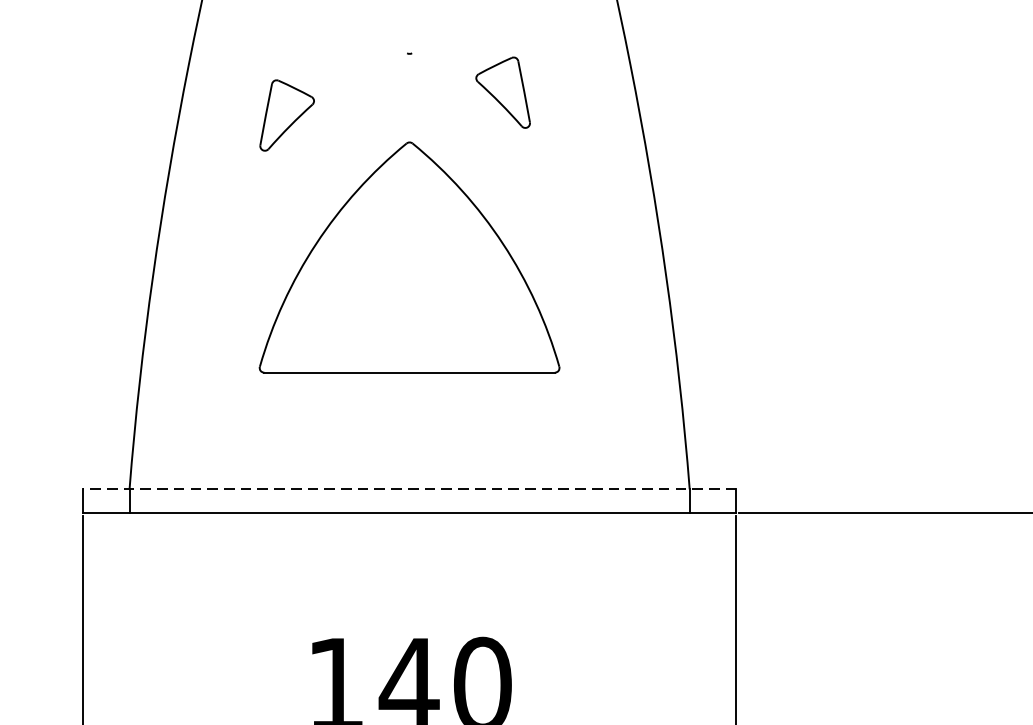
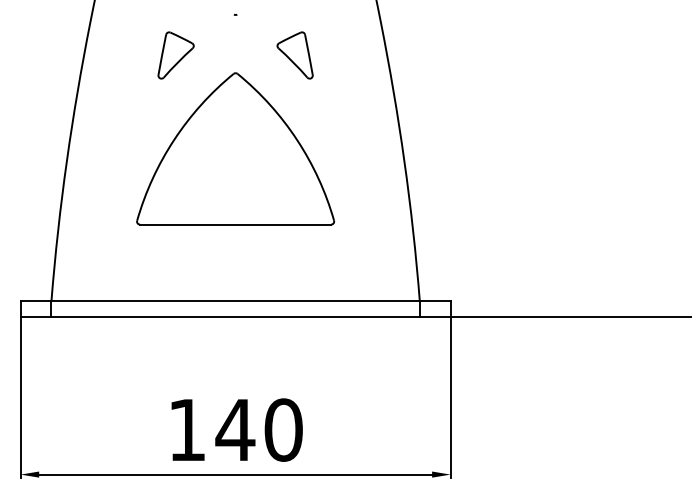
part: (502, 92) -> (294, 55), moved
part: (286, 115) -> (175, 55), moved
line: (409, 489) -> (235, 301), dashed -> solid

